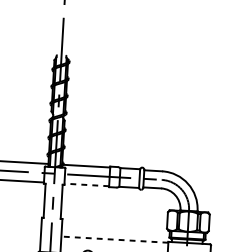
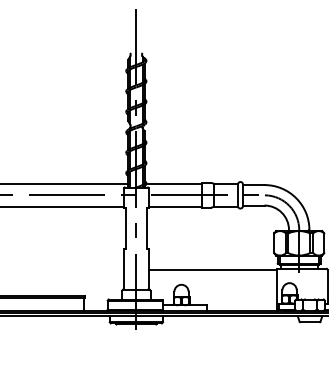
line: (86, 184) -> (175, 206), dashed -> solid
line: (114, 239) -> (212, 269), dashed -> solid

